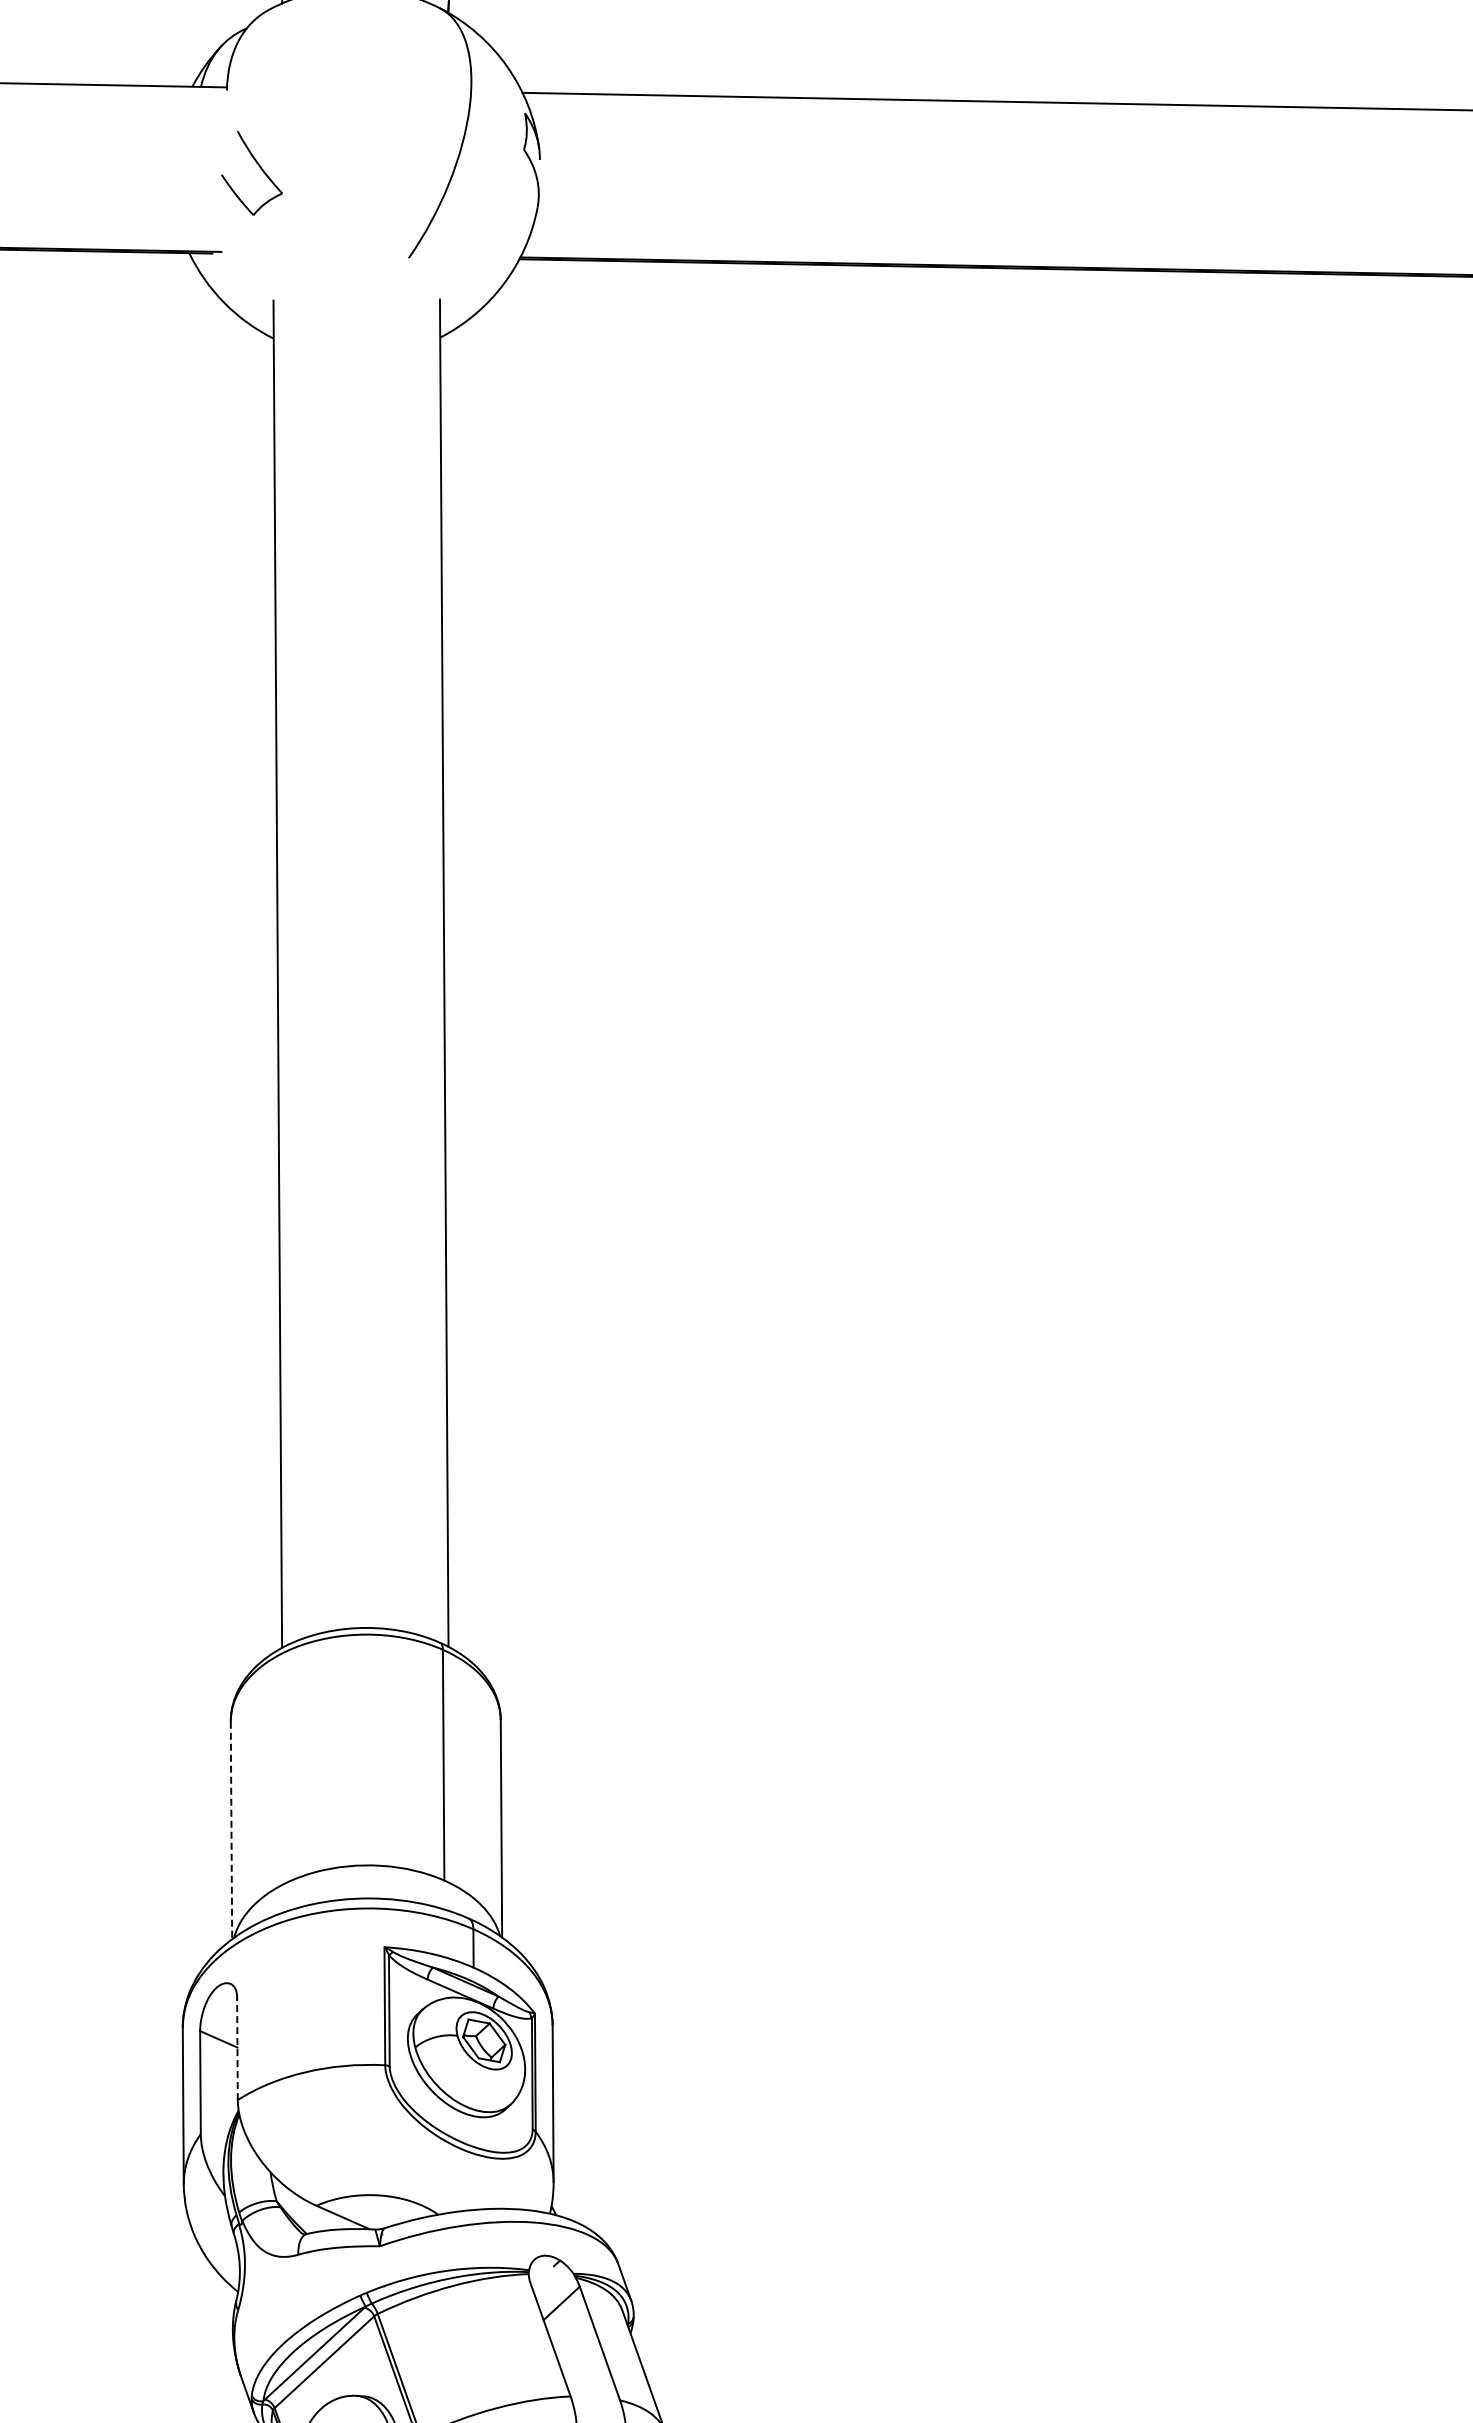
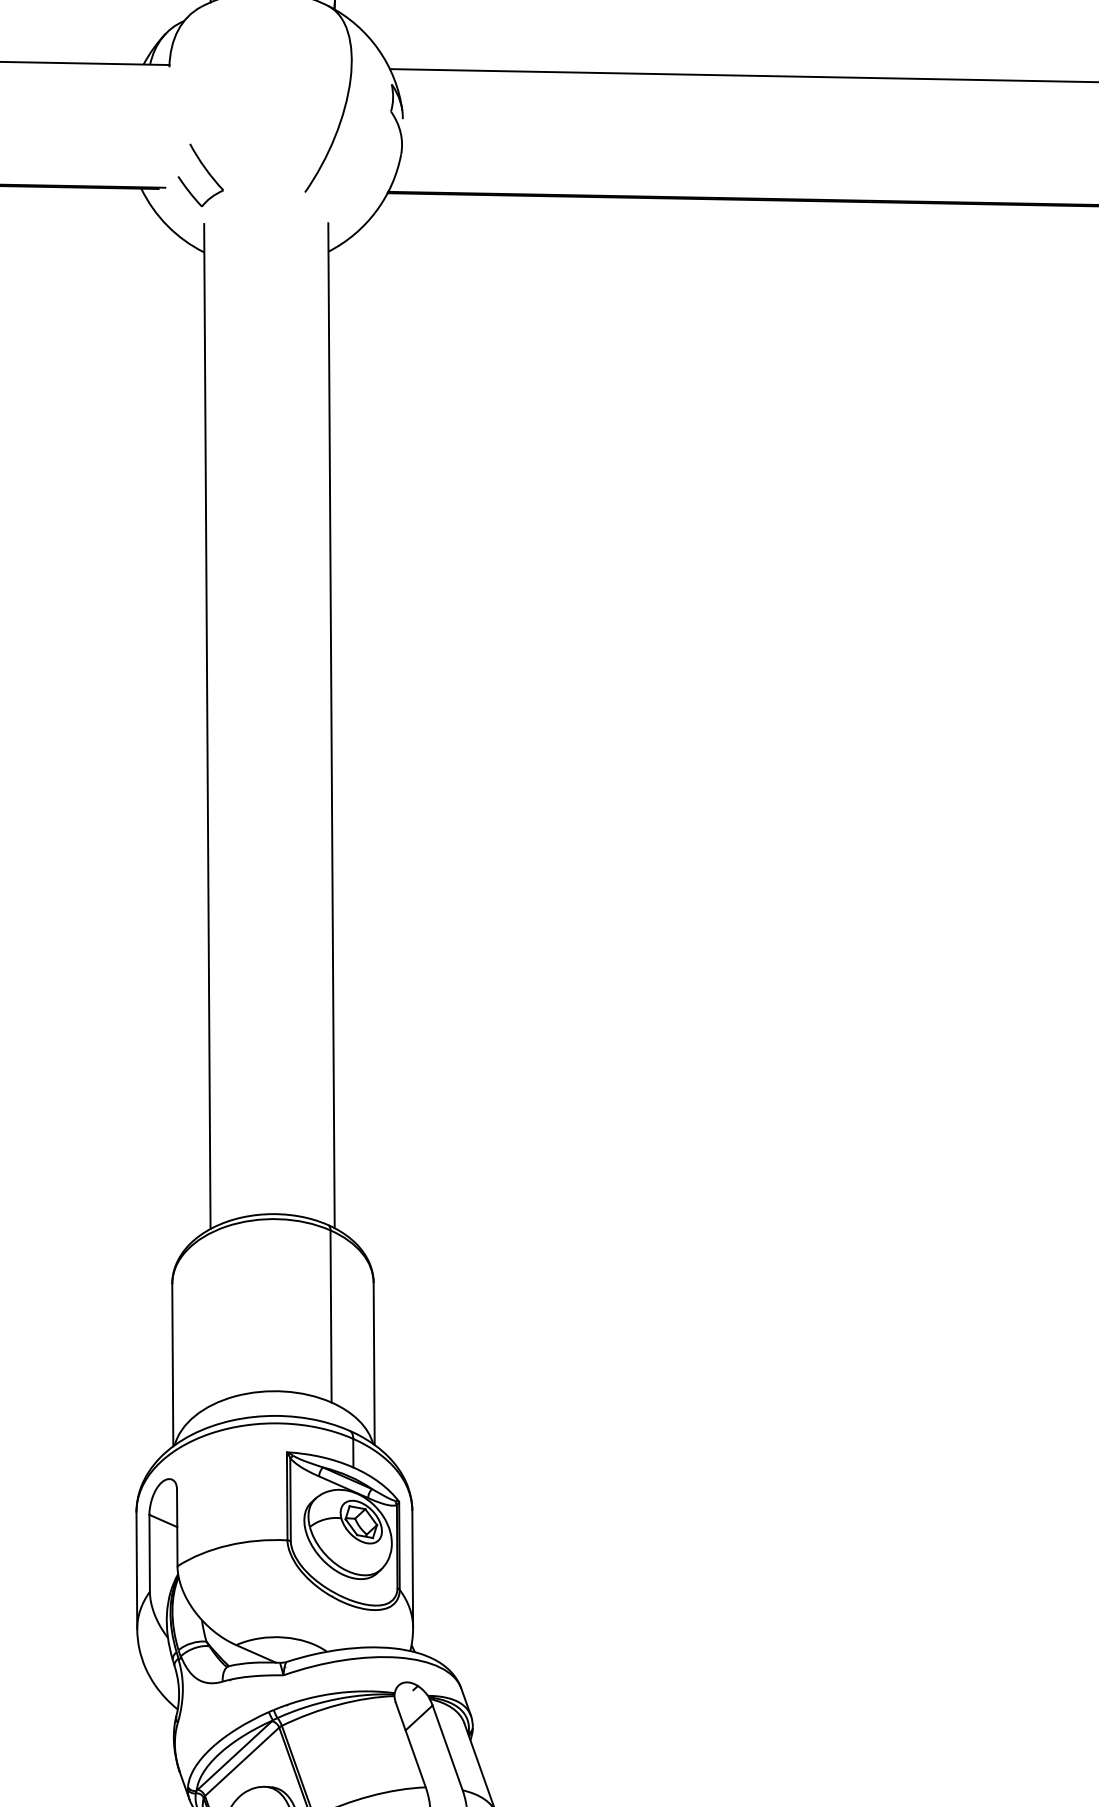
part: (258, 166) -> (205, 170), moved
line: (231, 1830) -> (172, 1365), dashed -> solid
line: (237, 2048) -> (177, 1527), dashed -> solid

